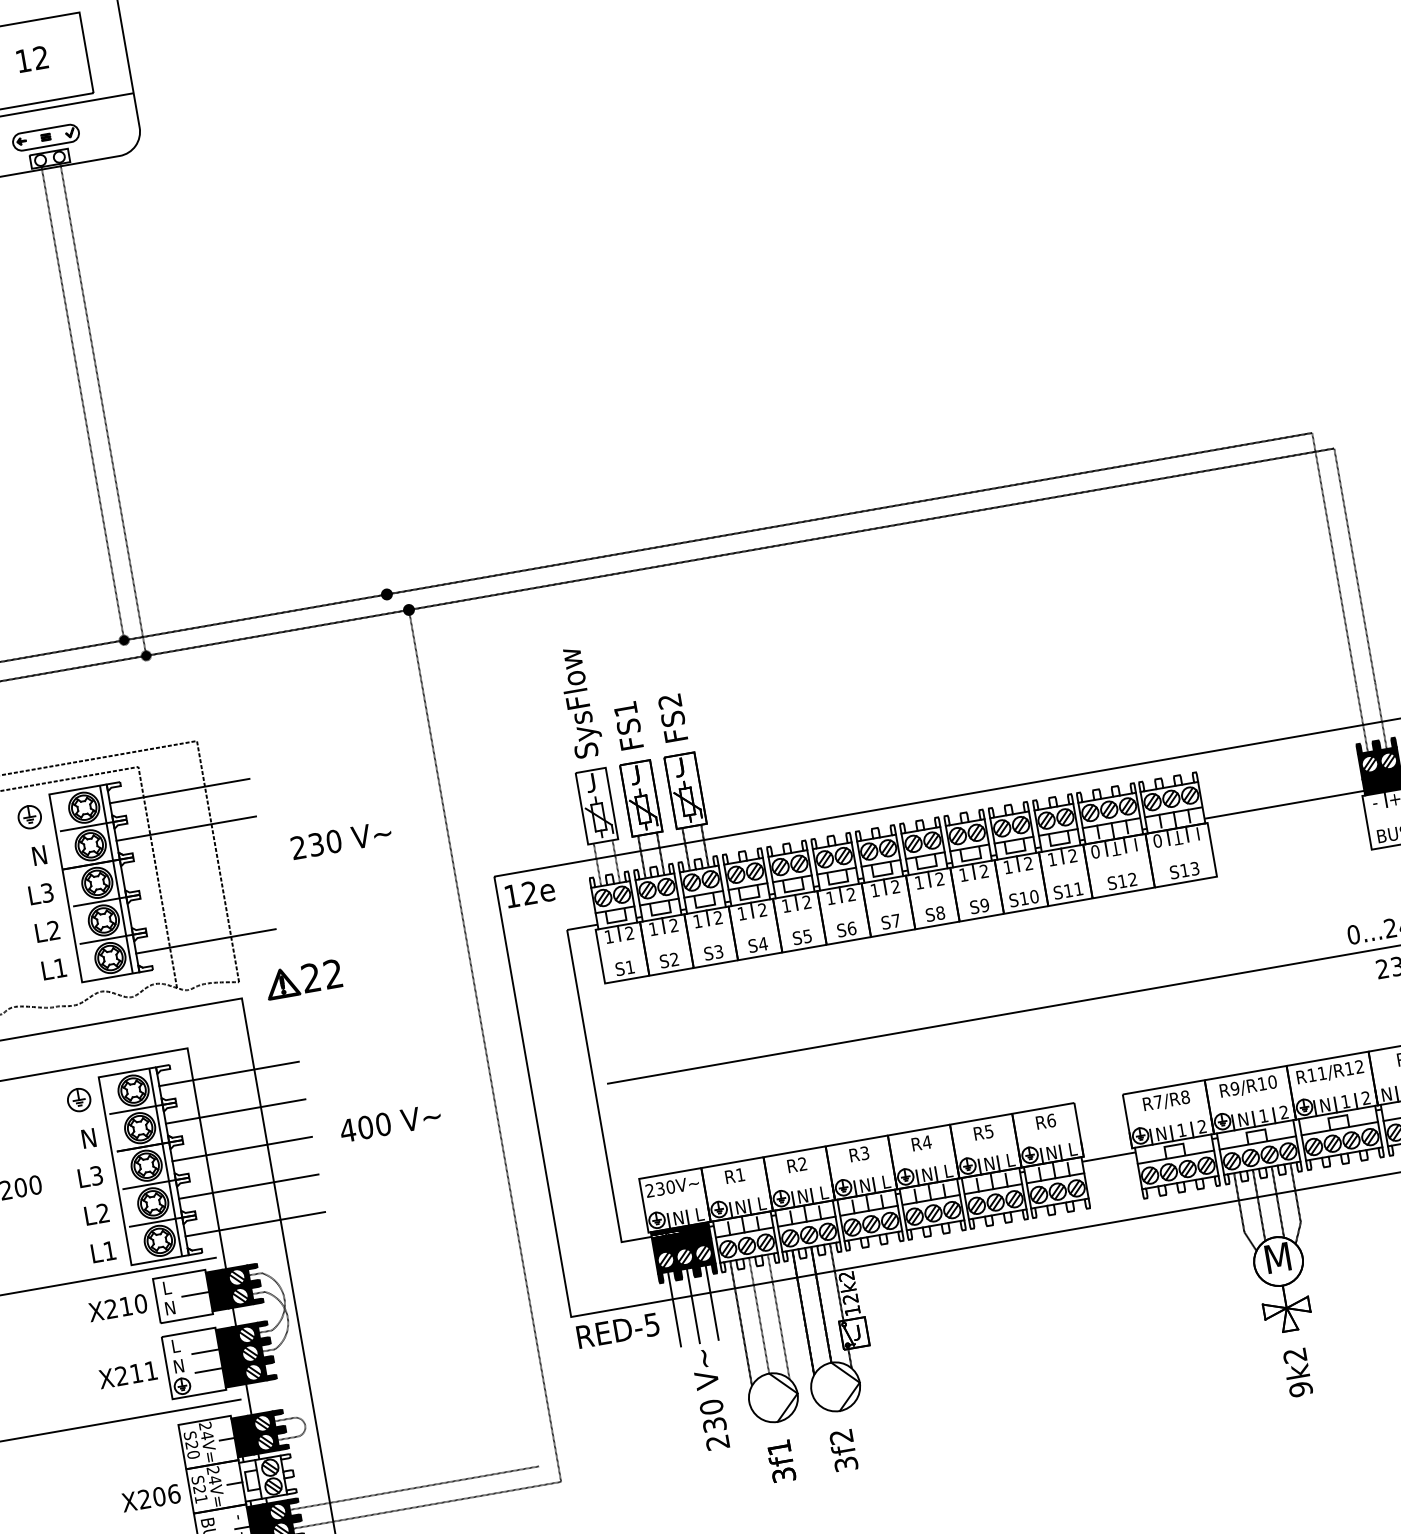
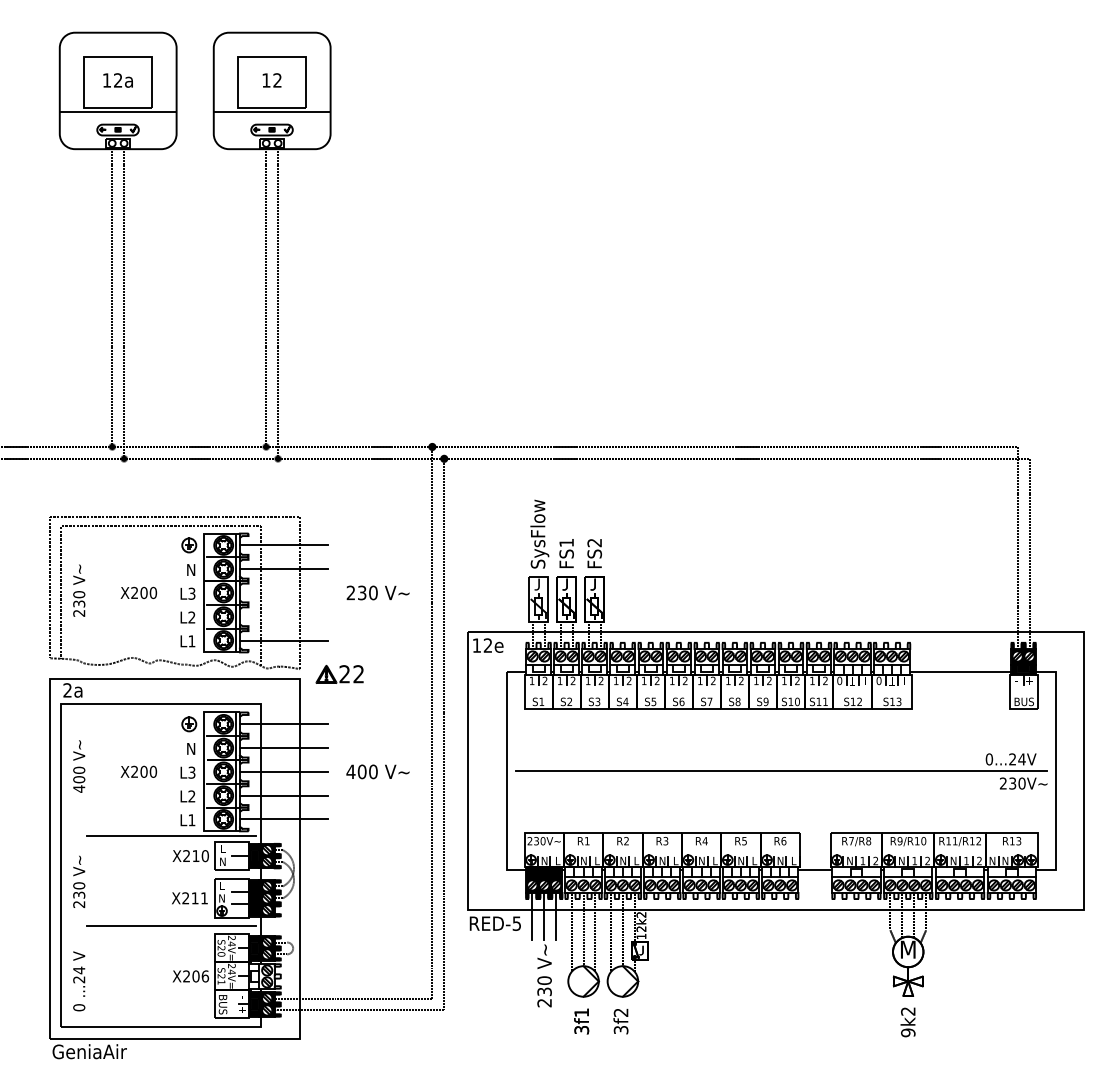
line: (463, 1030) -> (432, 722), added

